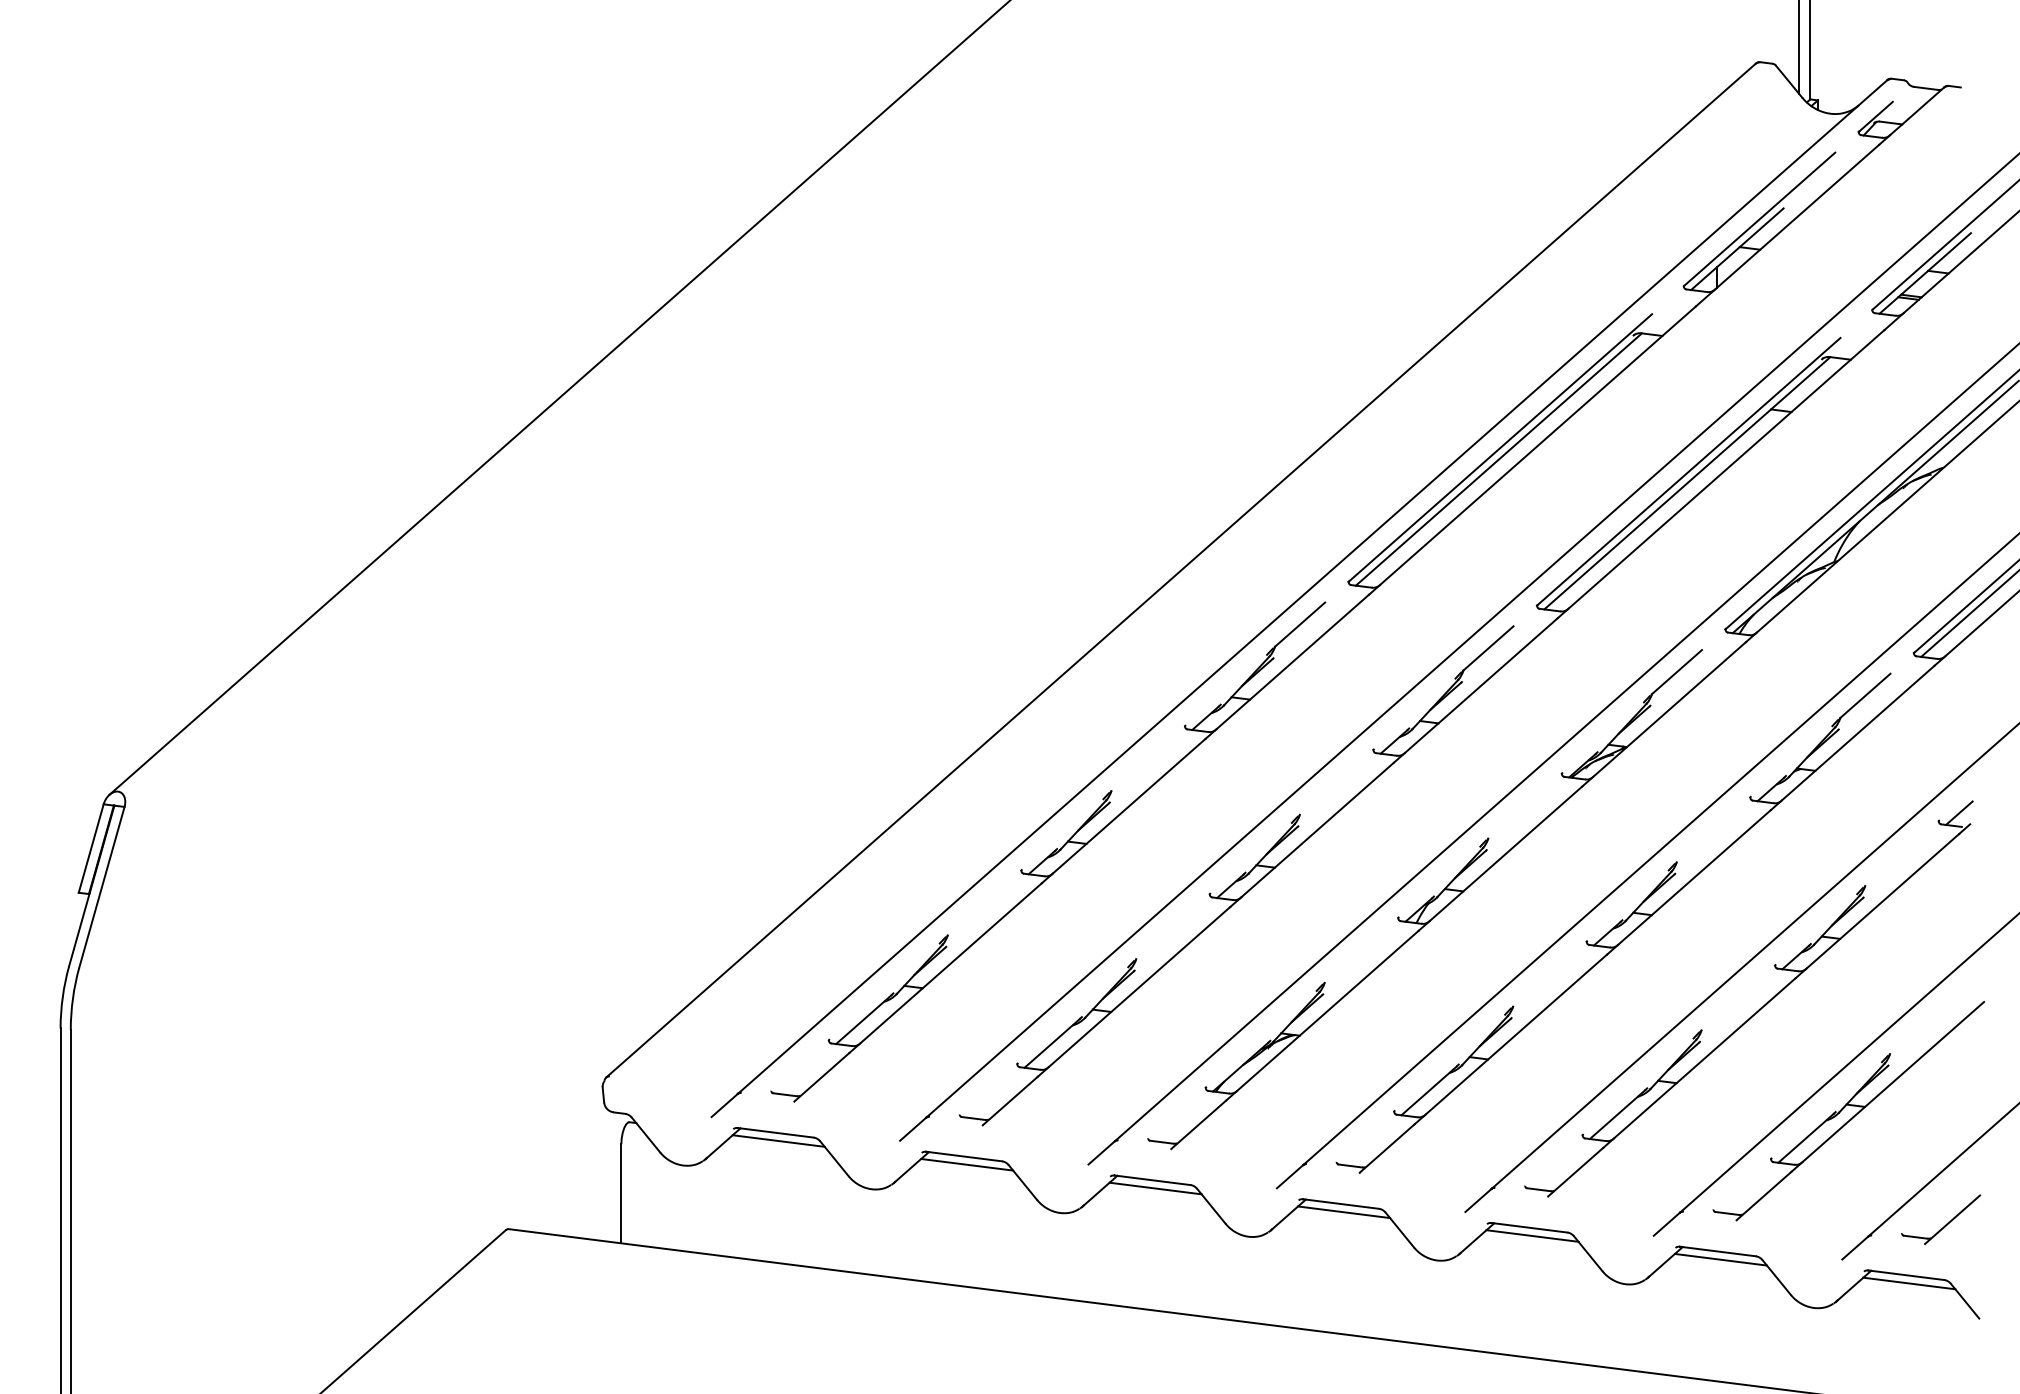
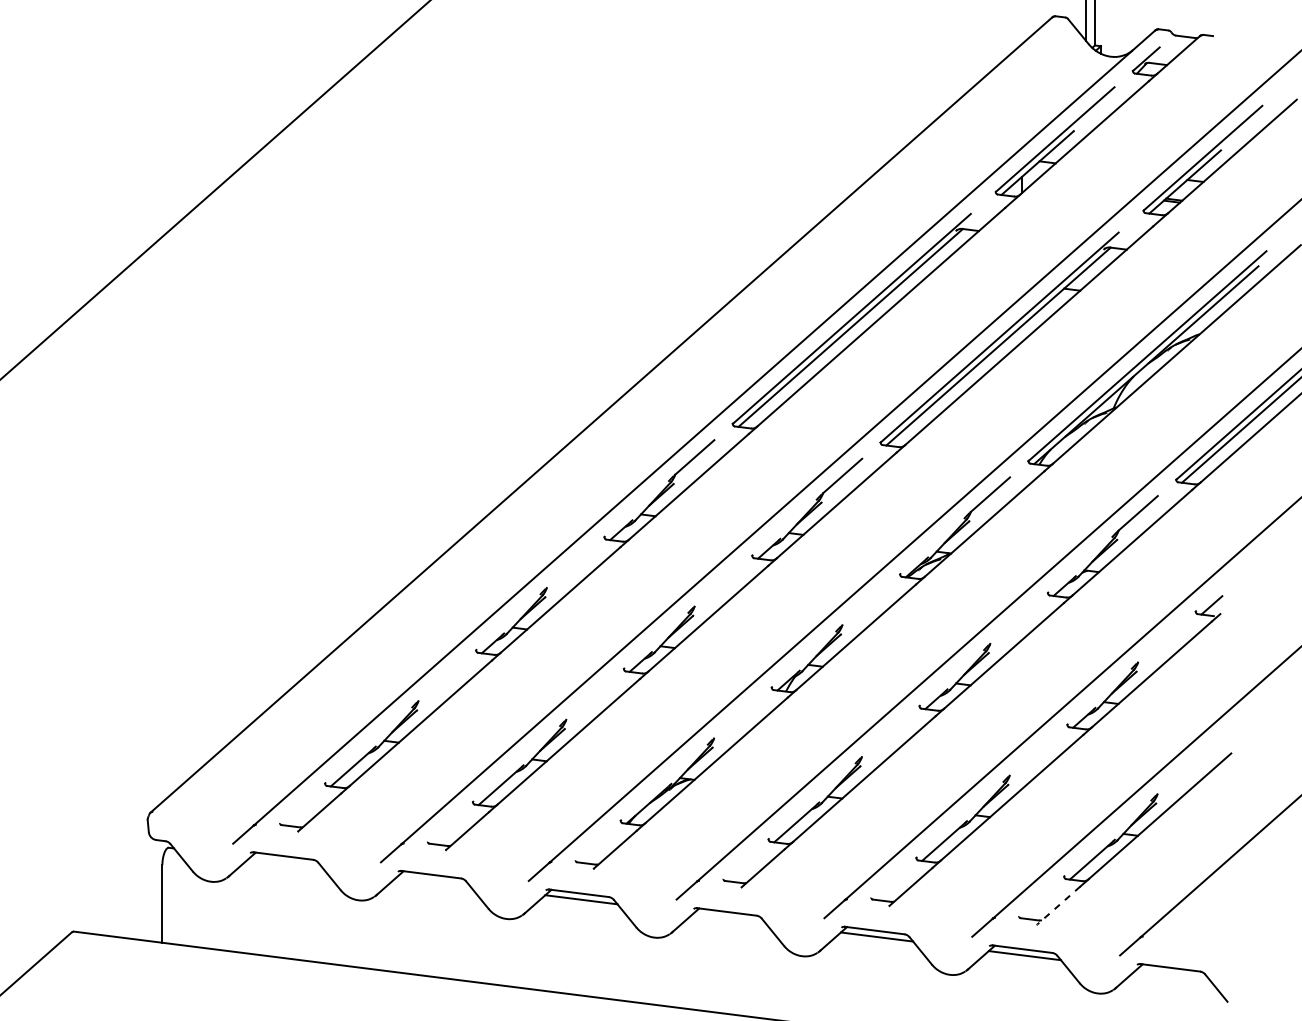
line: (778, 1140) -> (285, 862), removed
line: (967, 1164) -> (433, 880), removed
line: (1763, 1196) -> (1058, 906), solid -> dashed
line: (1344, 1212) -> (729, 918), removed
part: (1946, 1223) -> (1201, 927), removed
line: (1909, 1283) -> (1172, 974), removed

